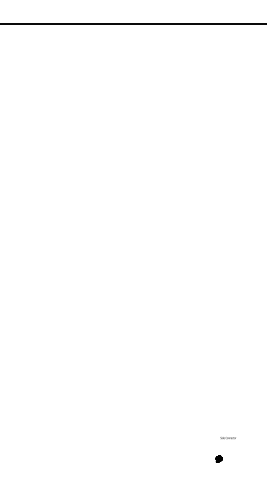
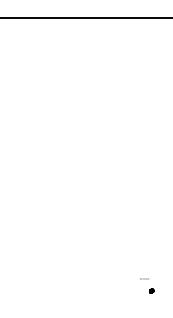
text: (228, 437) -> (144, 278), moved

